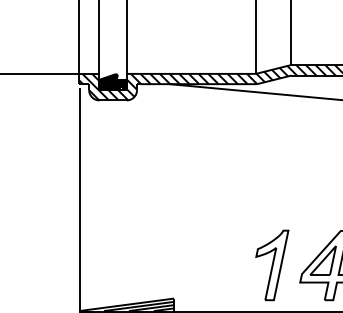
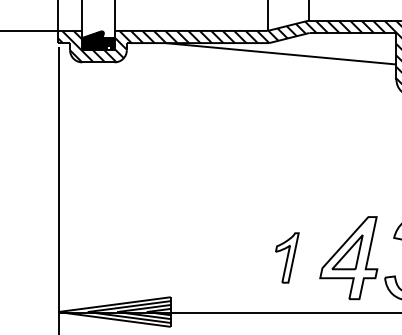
part: (272, 265) -> (287, 258), size x0.6

